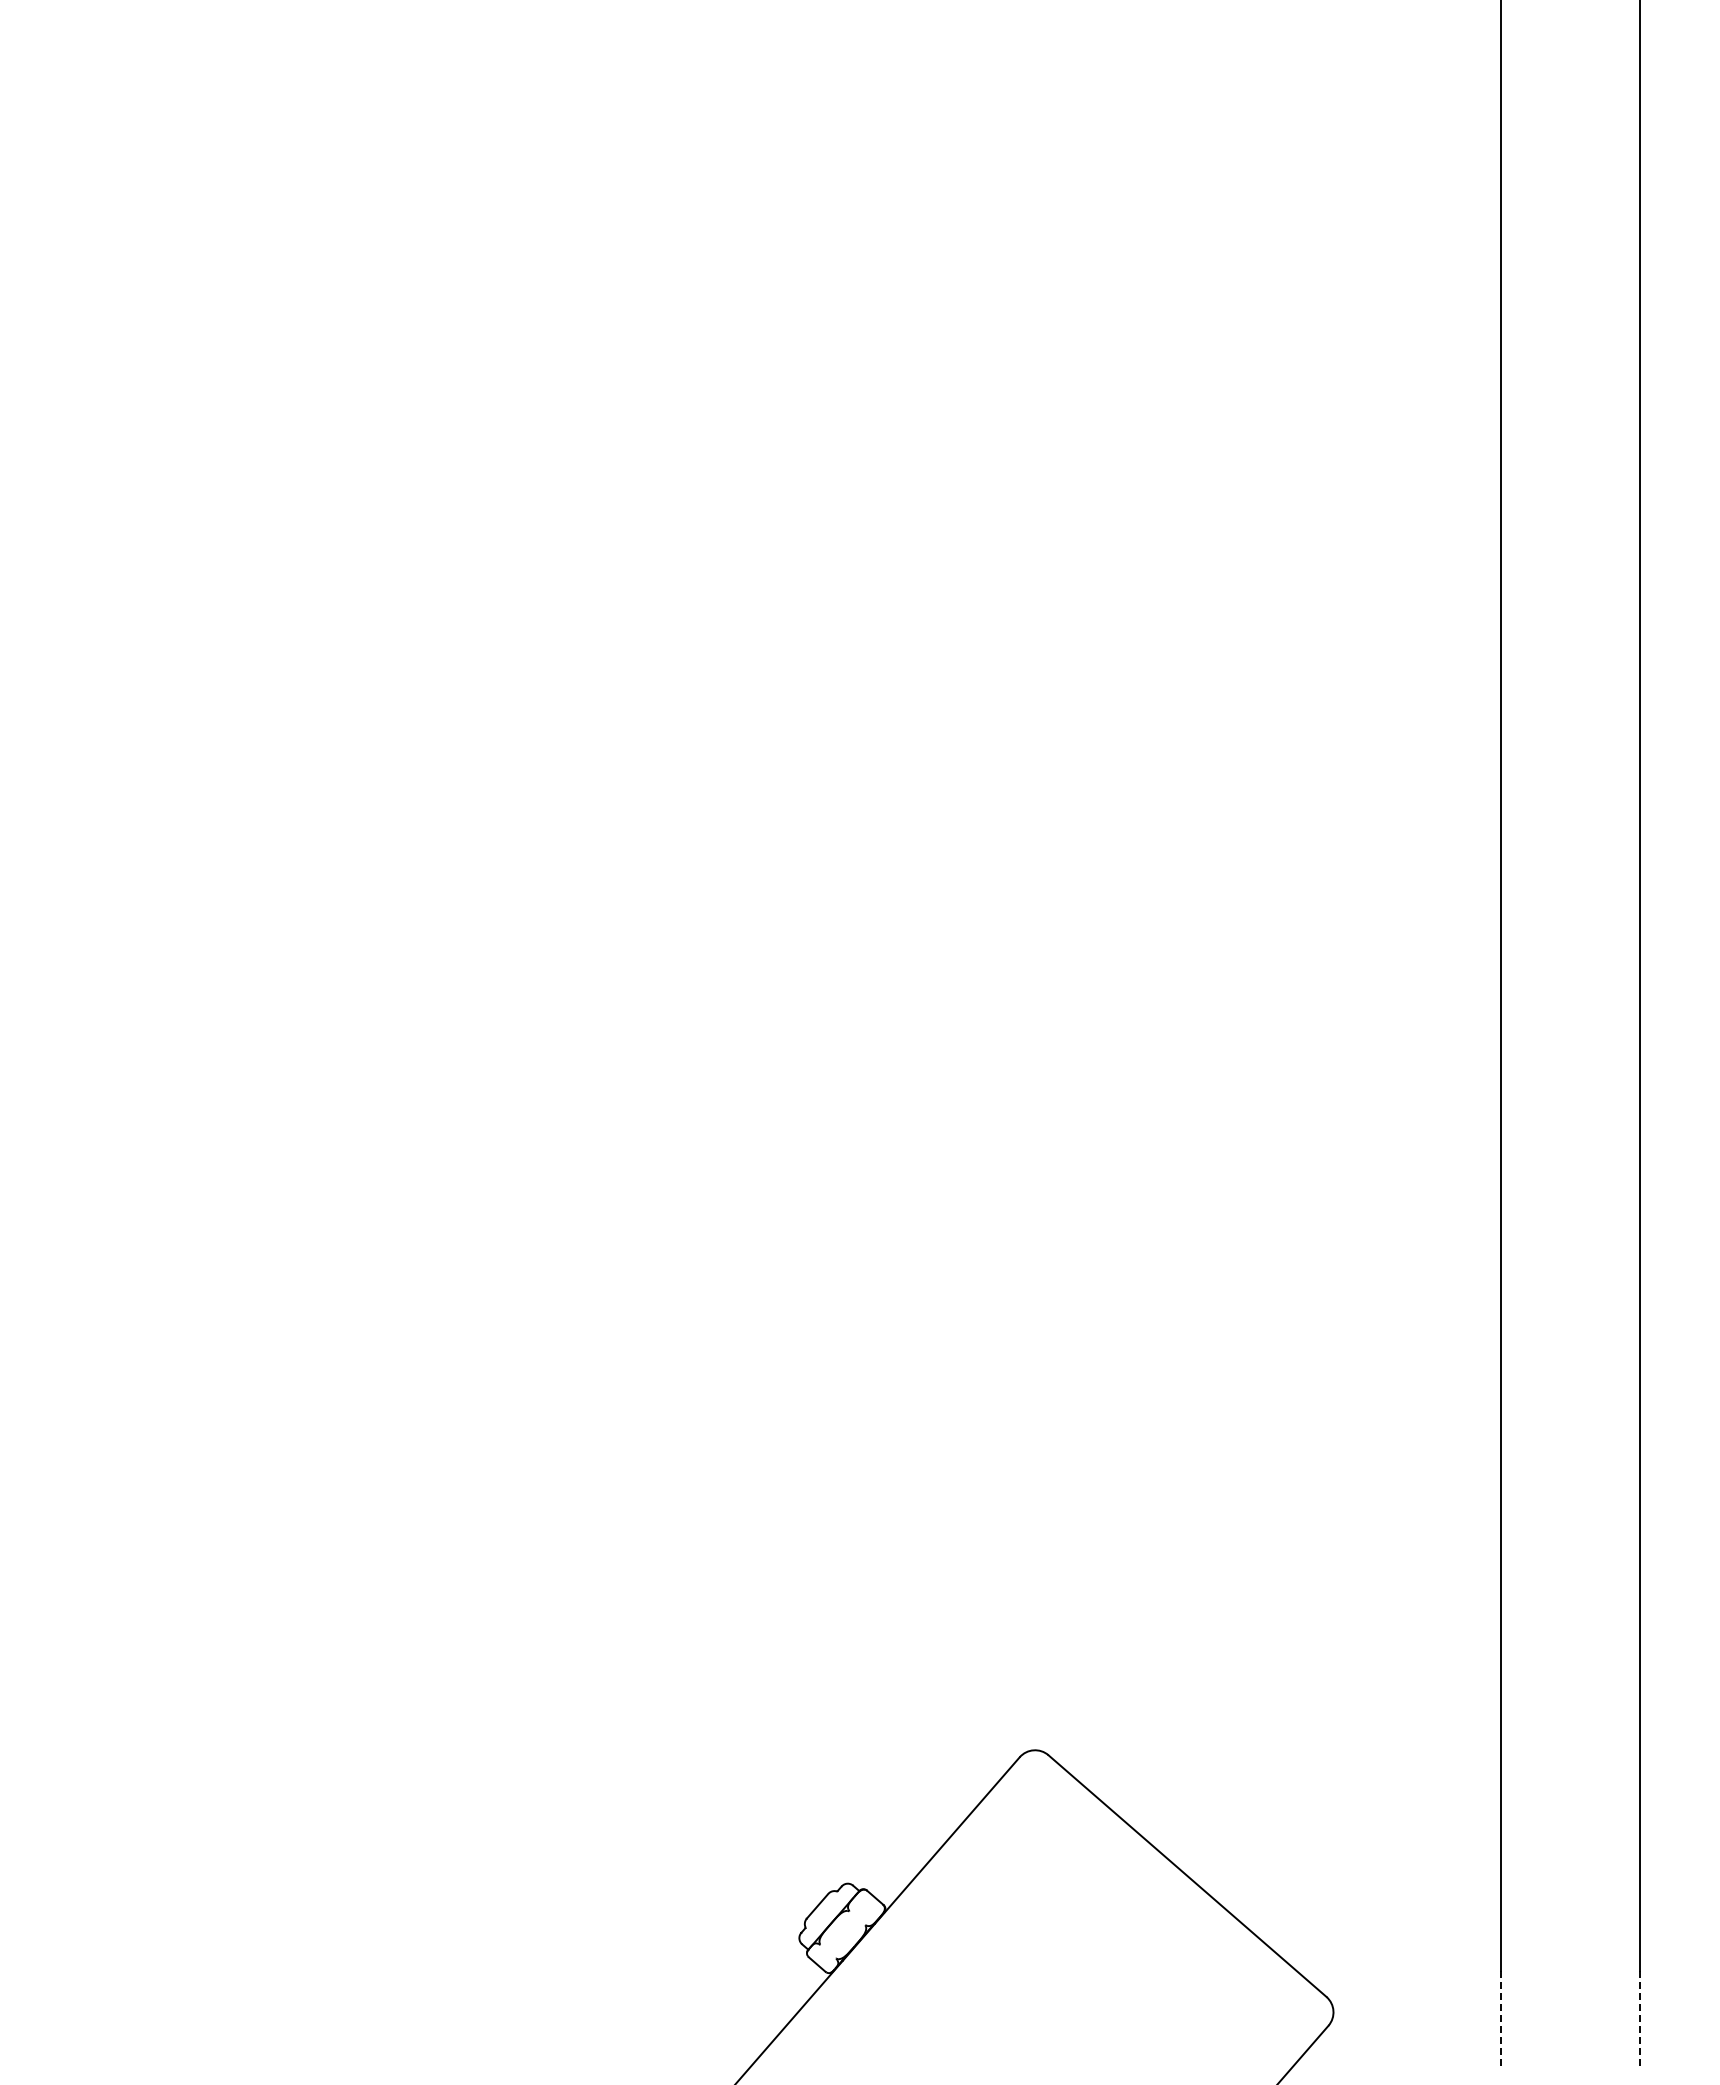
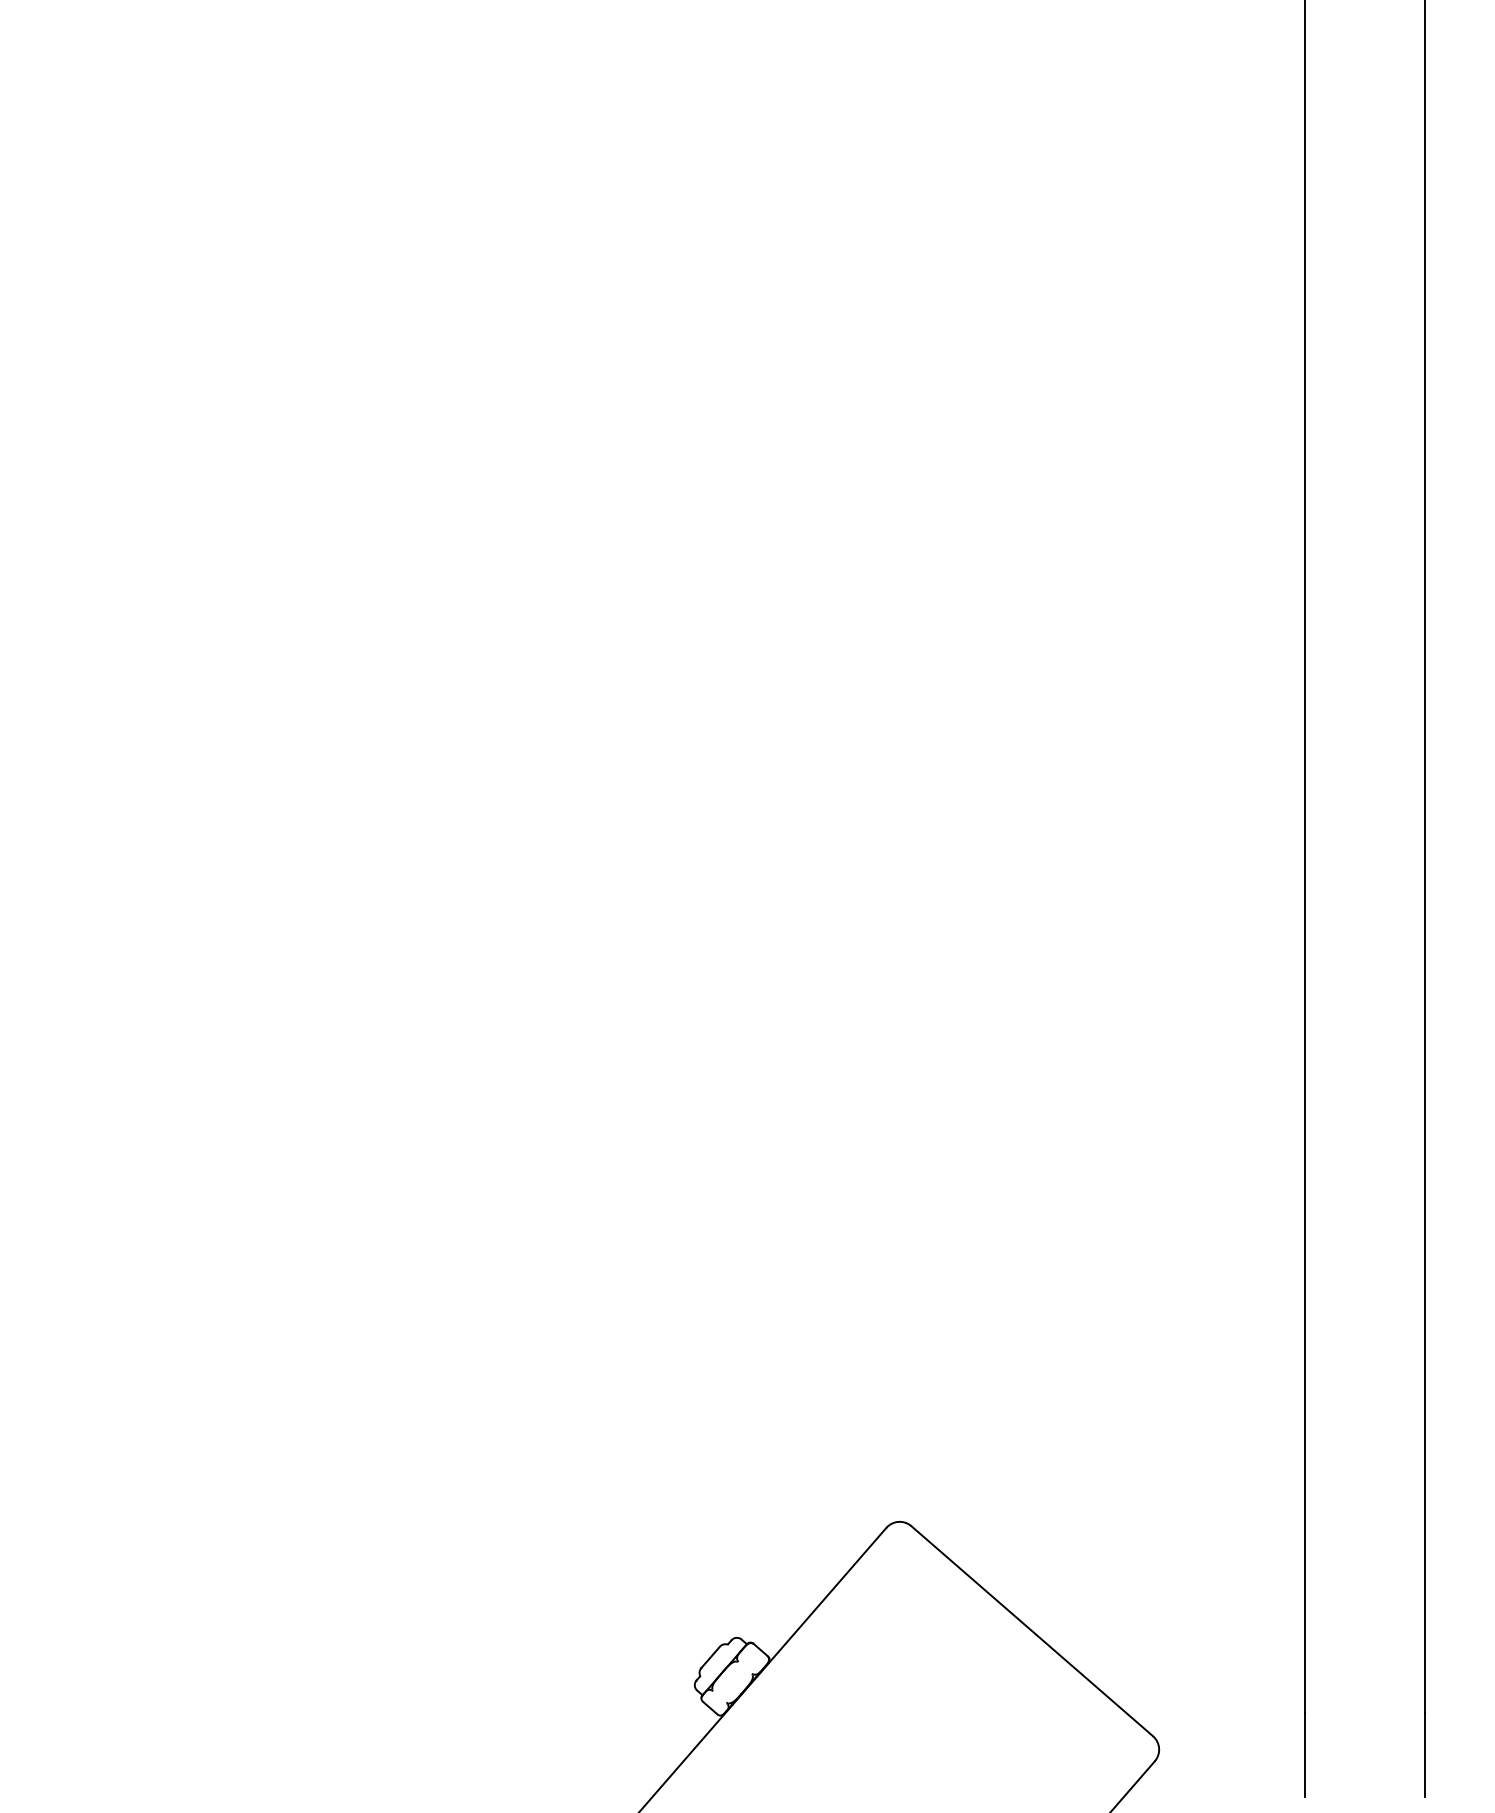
line: (1500, 2018) -> (1304, 1755), dashed -> solid
line: (1639, 2018) -> (1425, 1755), dashed -> solid

